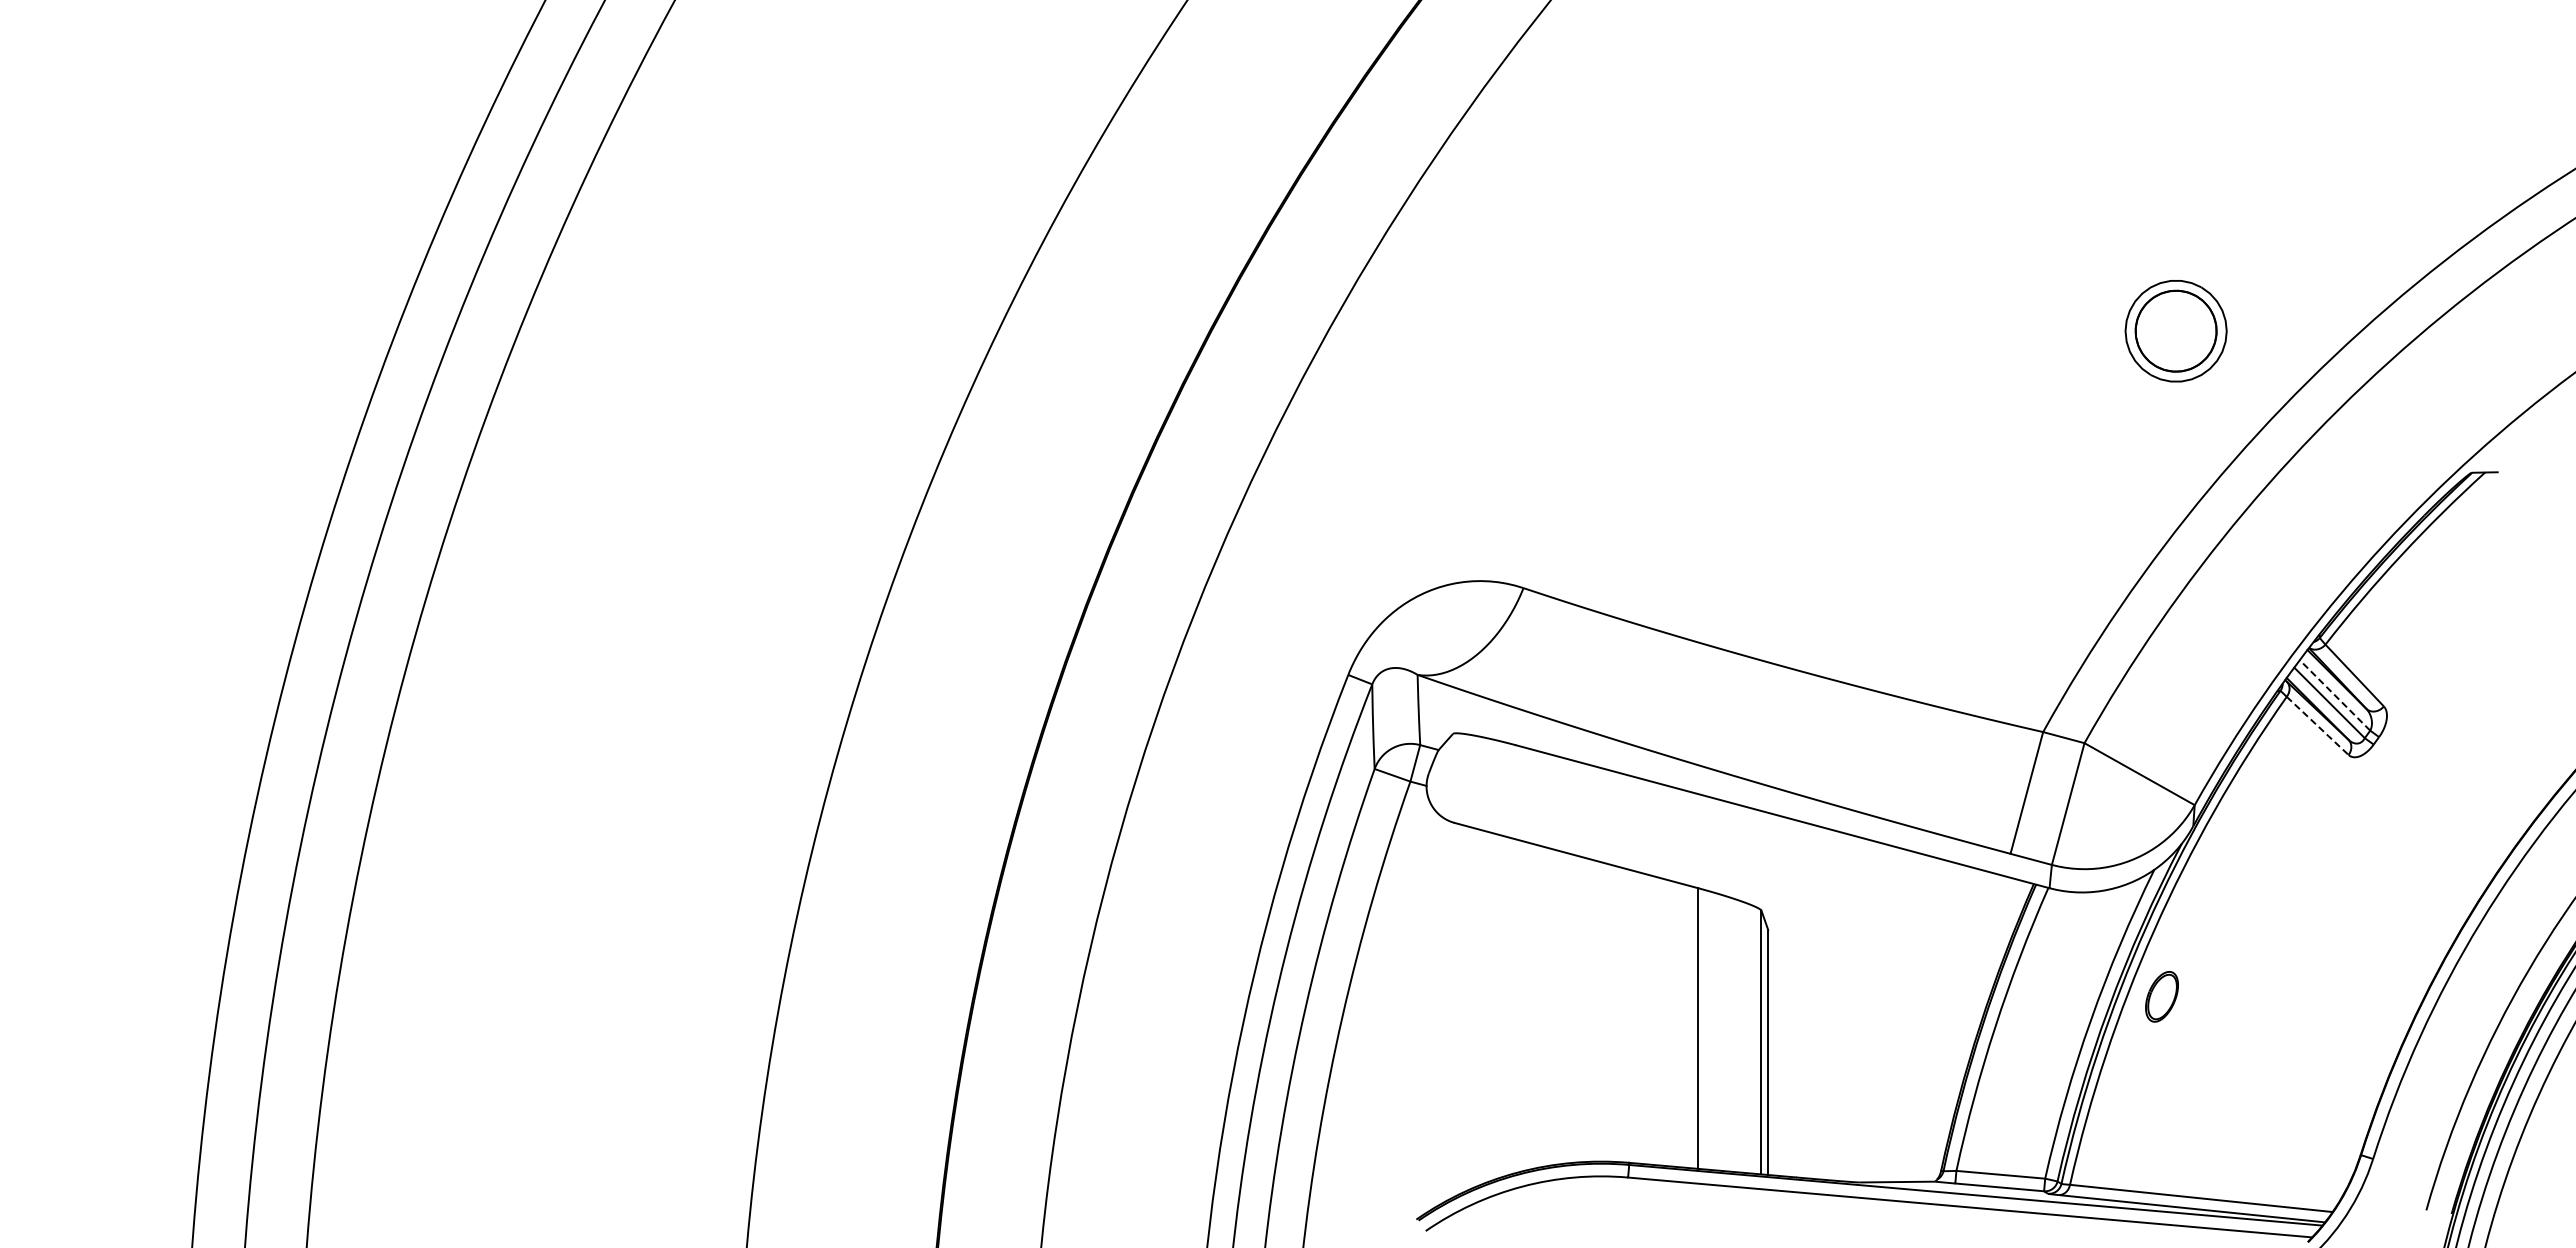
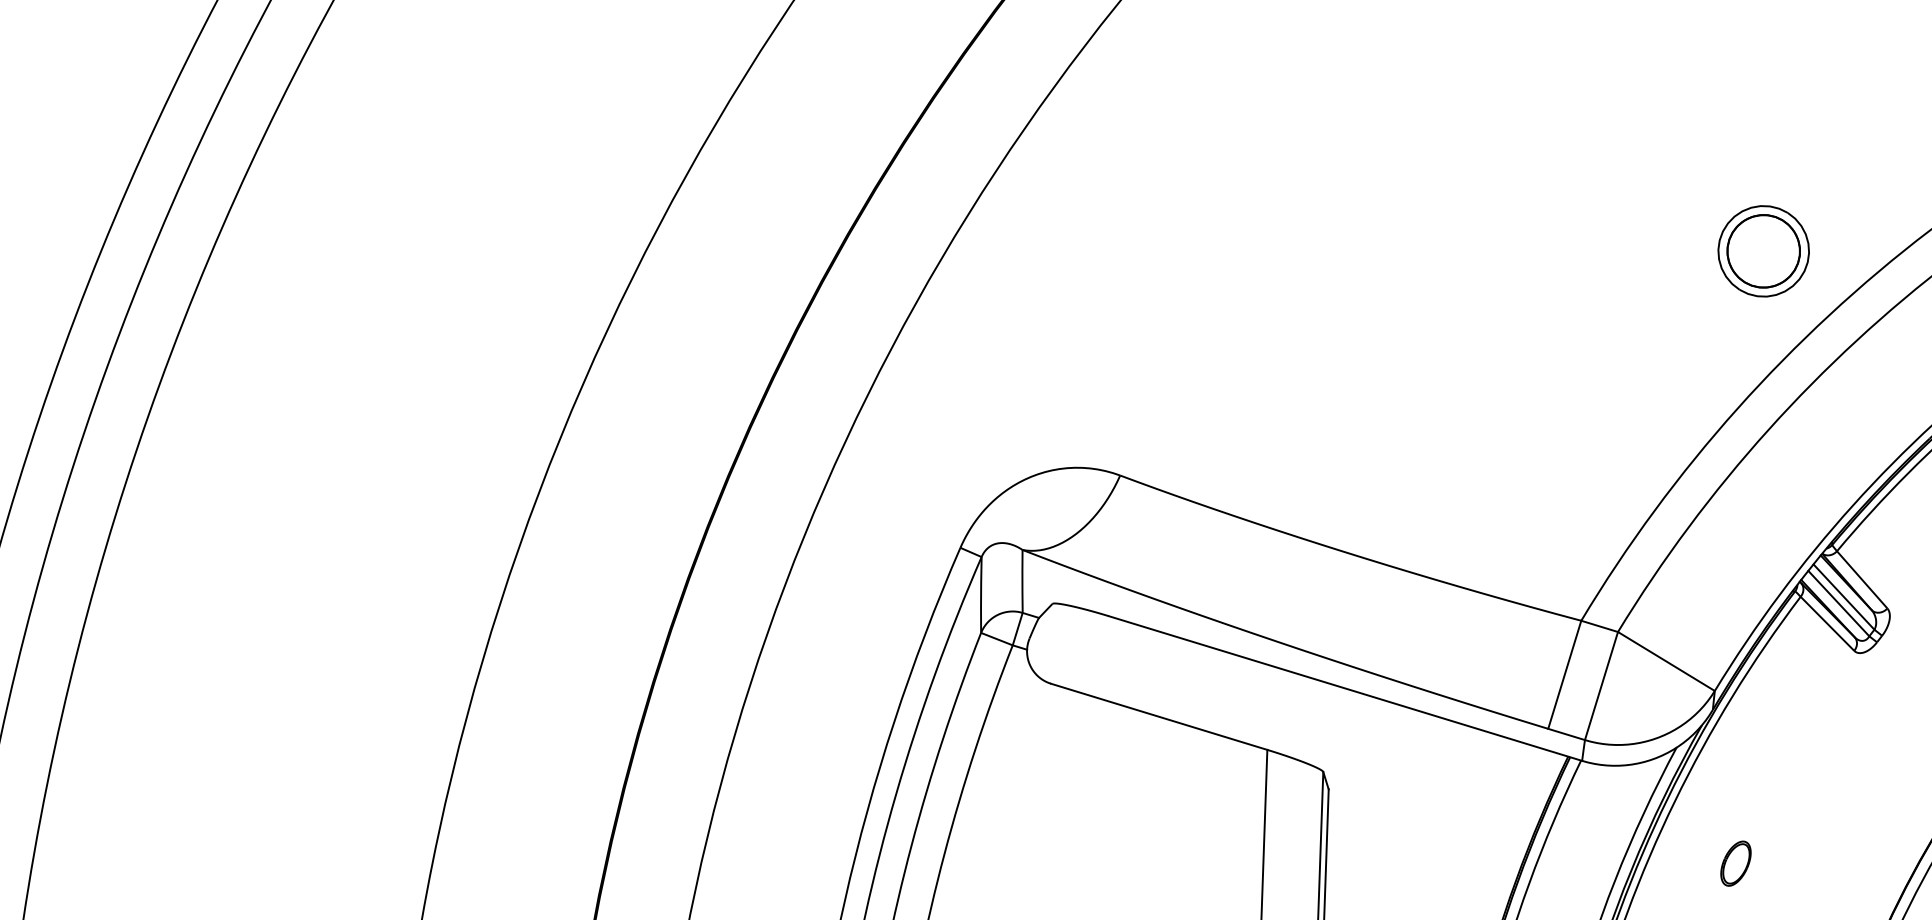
part: (2175, 331) -> (1763, 251), moved
line: (2335, 695) -> (1844, 597), dashed -> solid
line: (2317, 726) -> (1827, 624), dashed -> solid
part: (2161, 996) -> (1735, 863), moved

